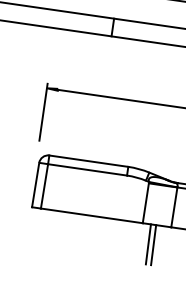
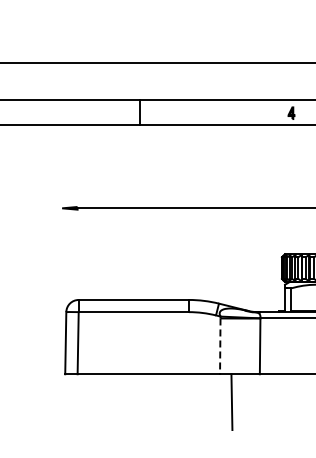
line: (43, 112) -> (62, 241), removed
line: (145, 203) -> (220, 346), solid -> dashed
line: (153, 245) -> (238, 402), removed

